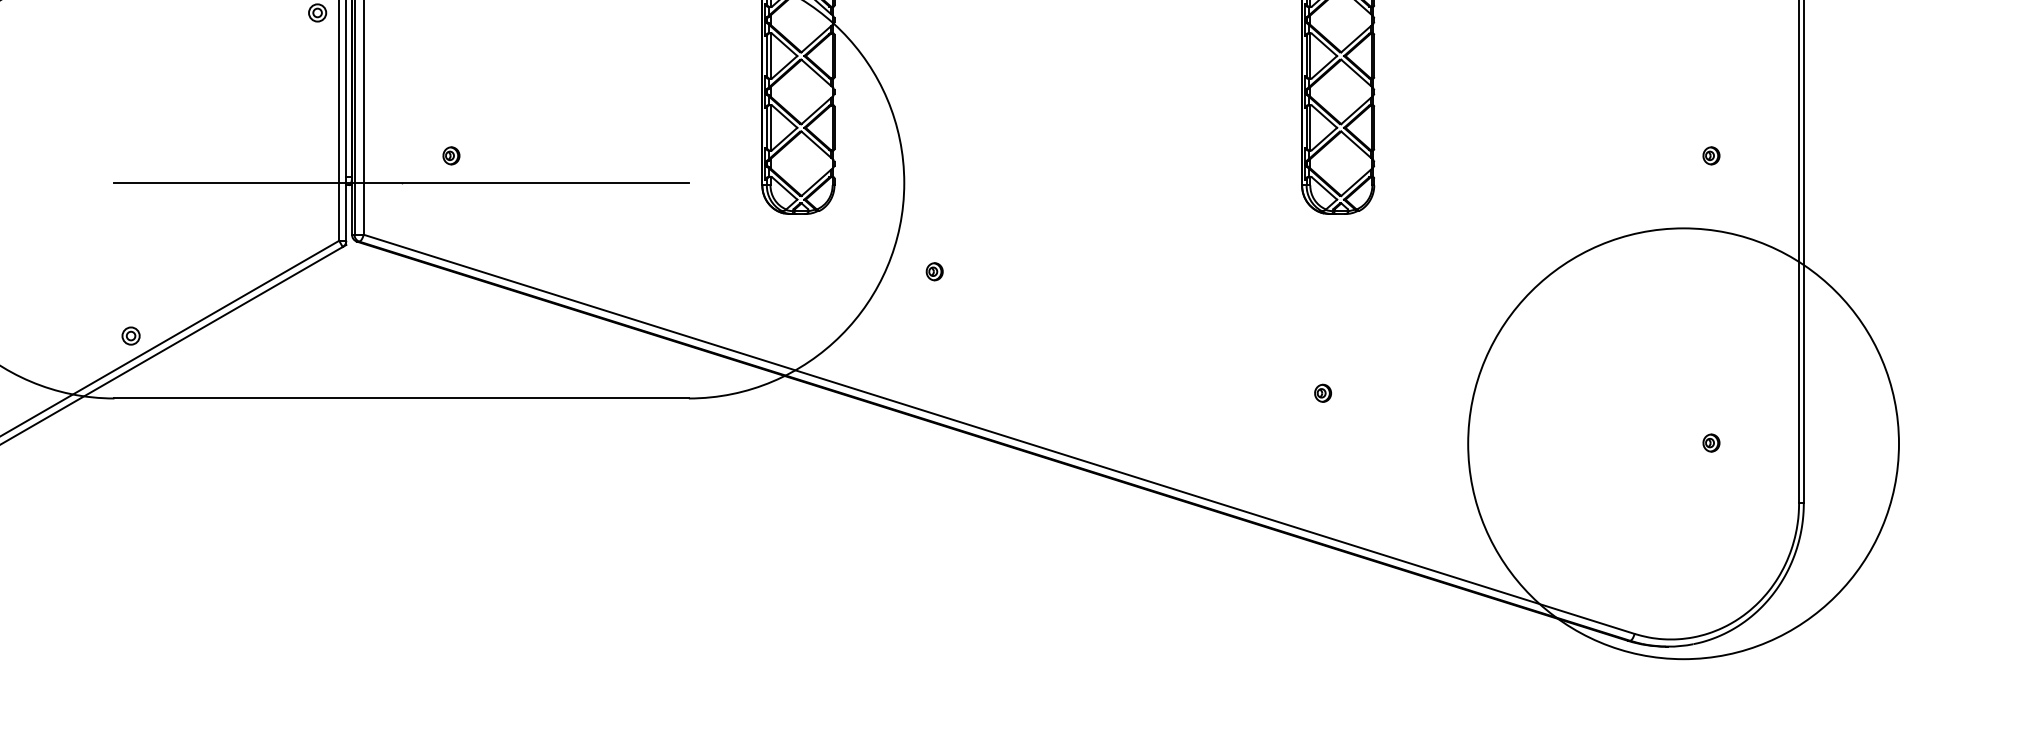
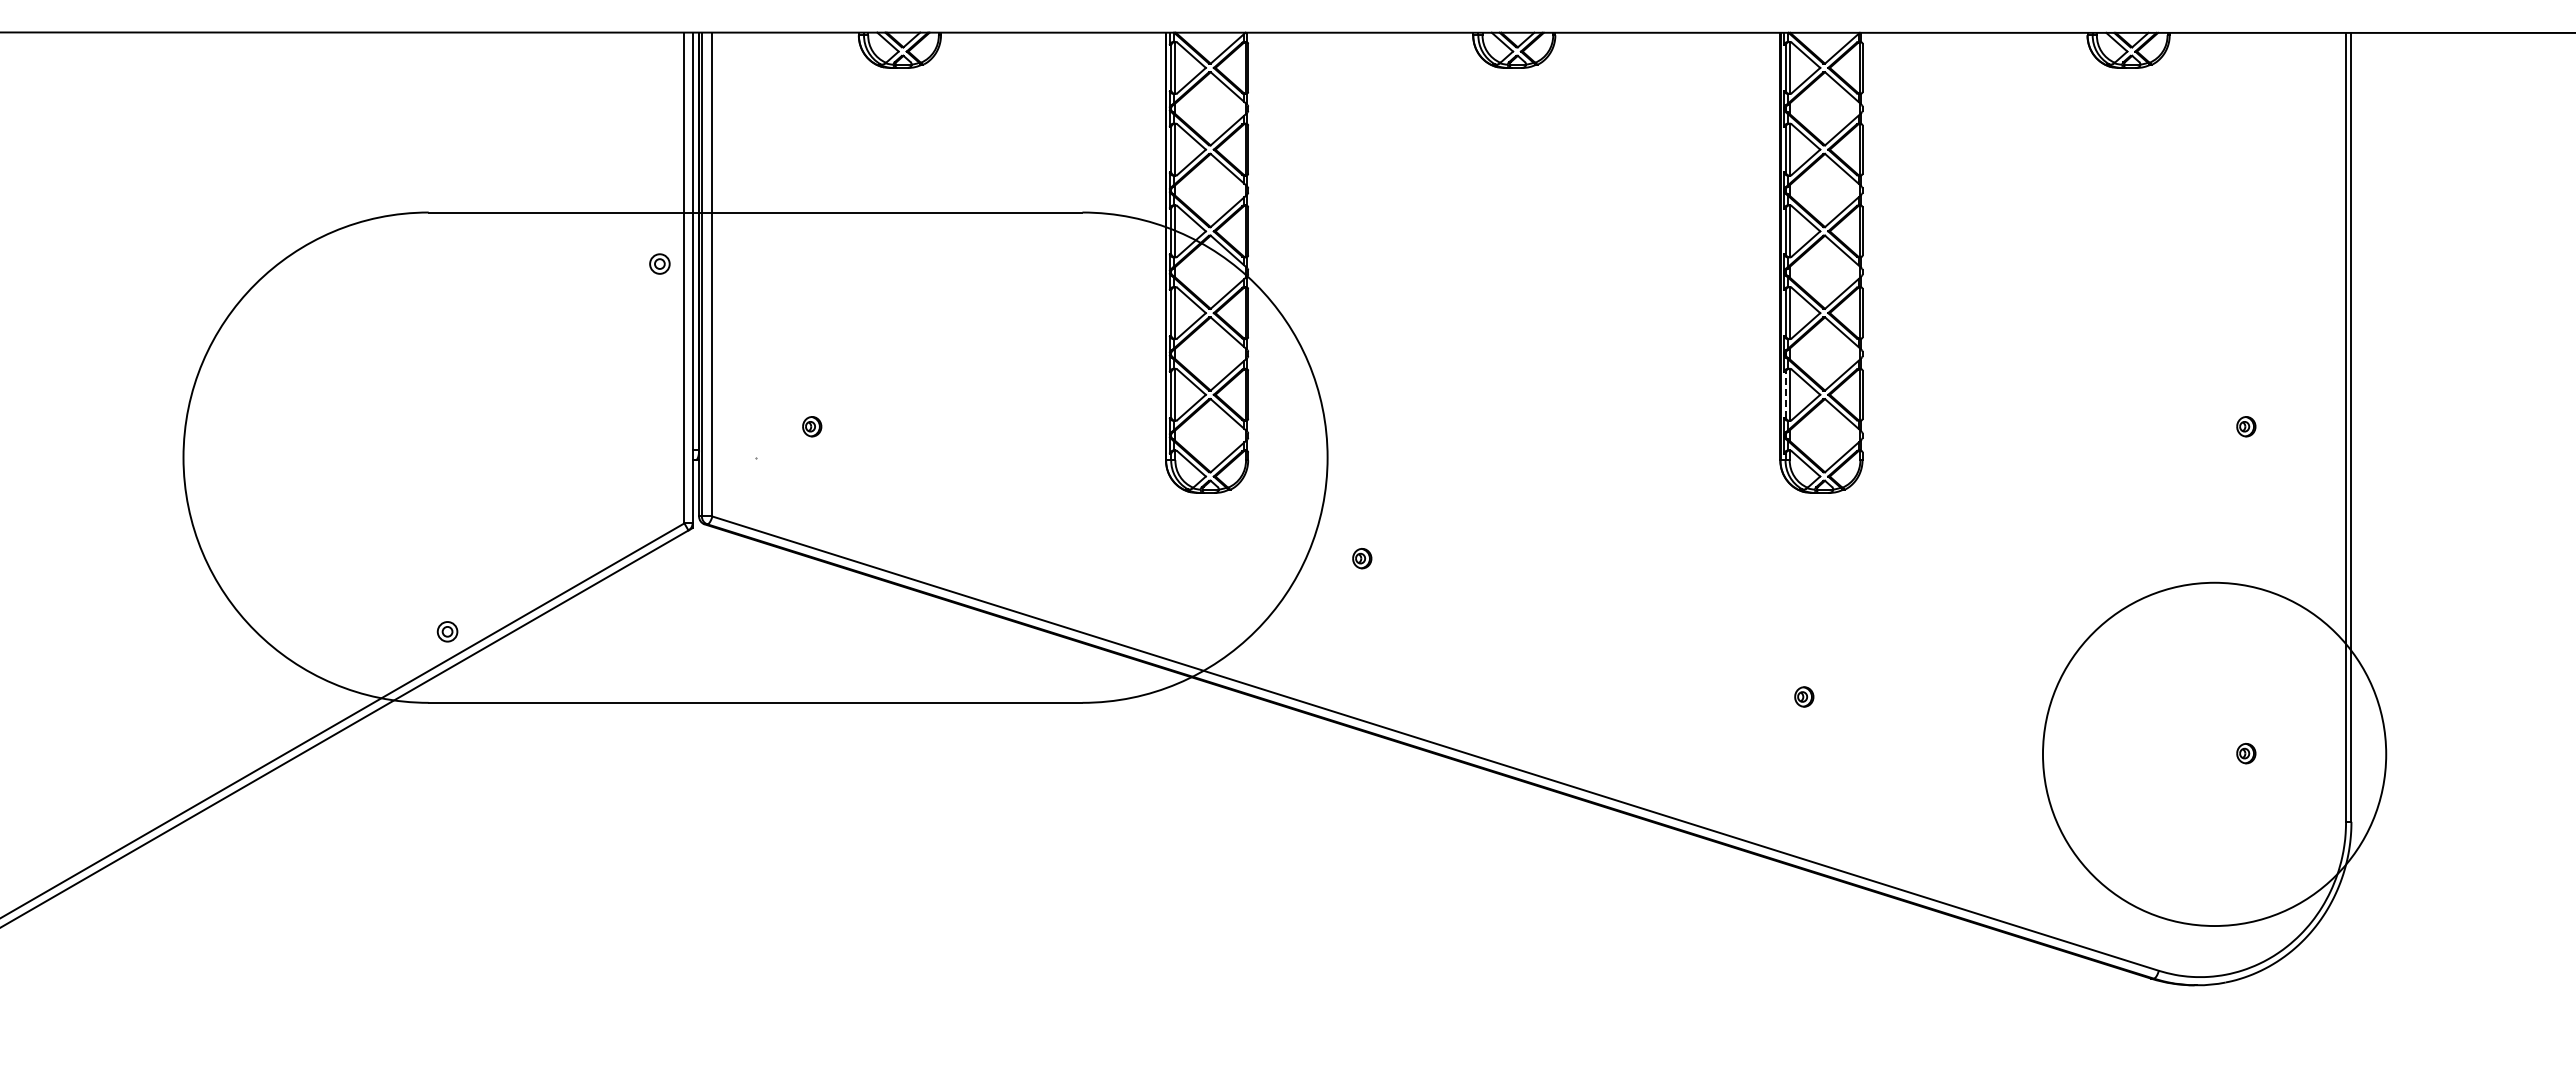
line: (1306, 127) -> (1785, 394), solid -> dashed
line: (401, 182) -> (755, 457), removed
circle: (1683, 443) -> (2214, 754), size x0.7

